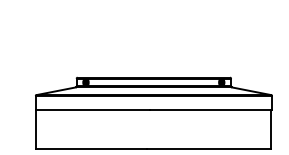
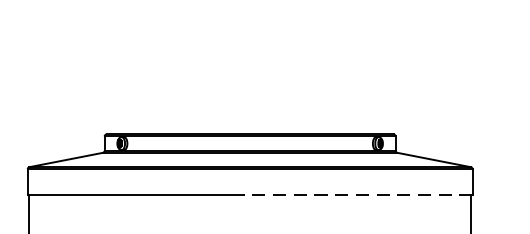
line: (211, 109) -> (358, 194), solid -> dashed

